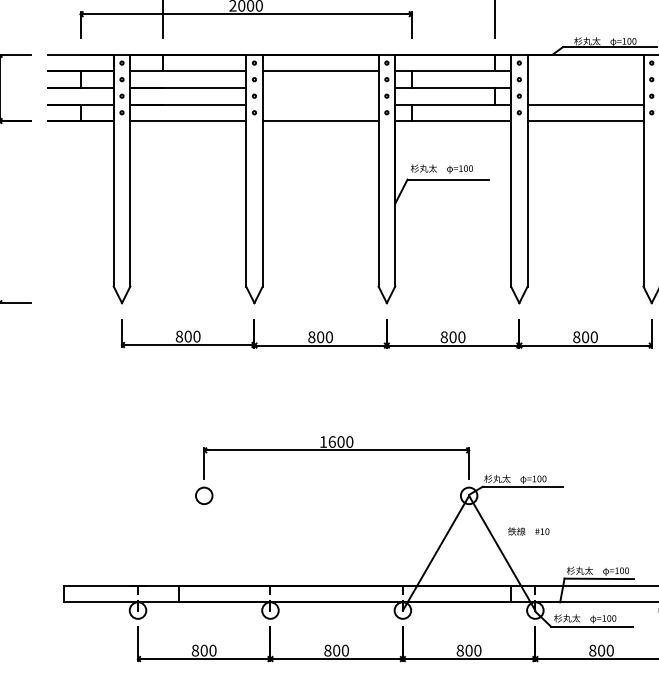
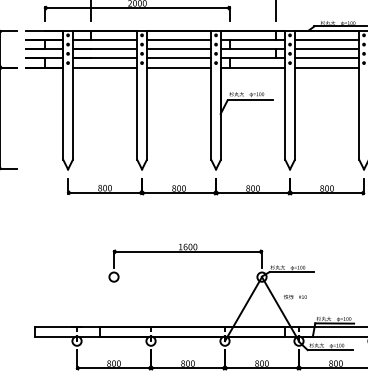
line: (584, 70) -> (326, 39), added
line: (319, 88) -> (178, 49), added
line: (584, 88) -> (326, 49), added
line: (319, 104) -> (178, 58), added

